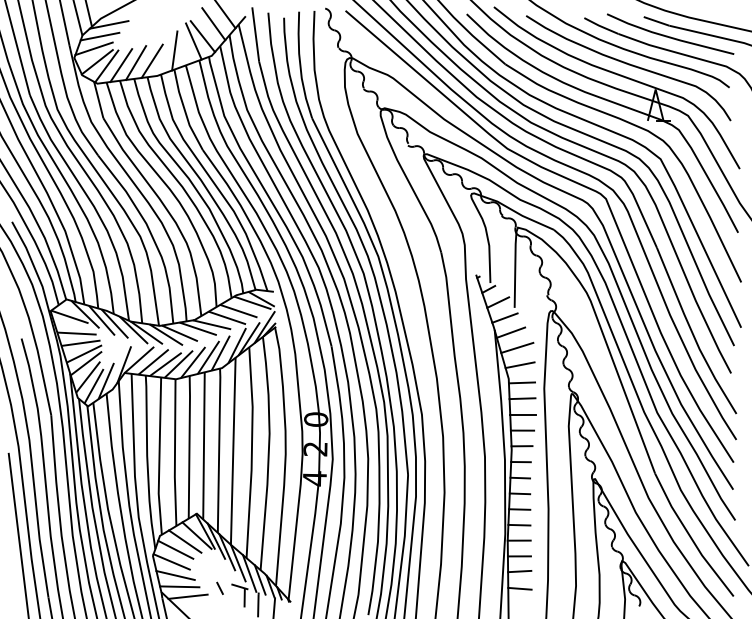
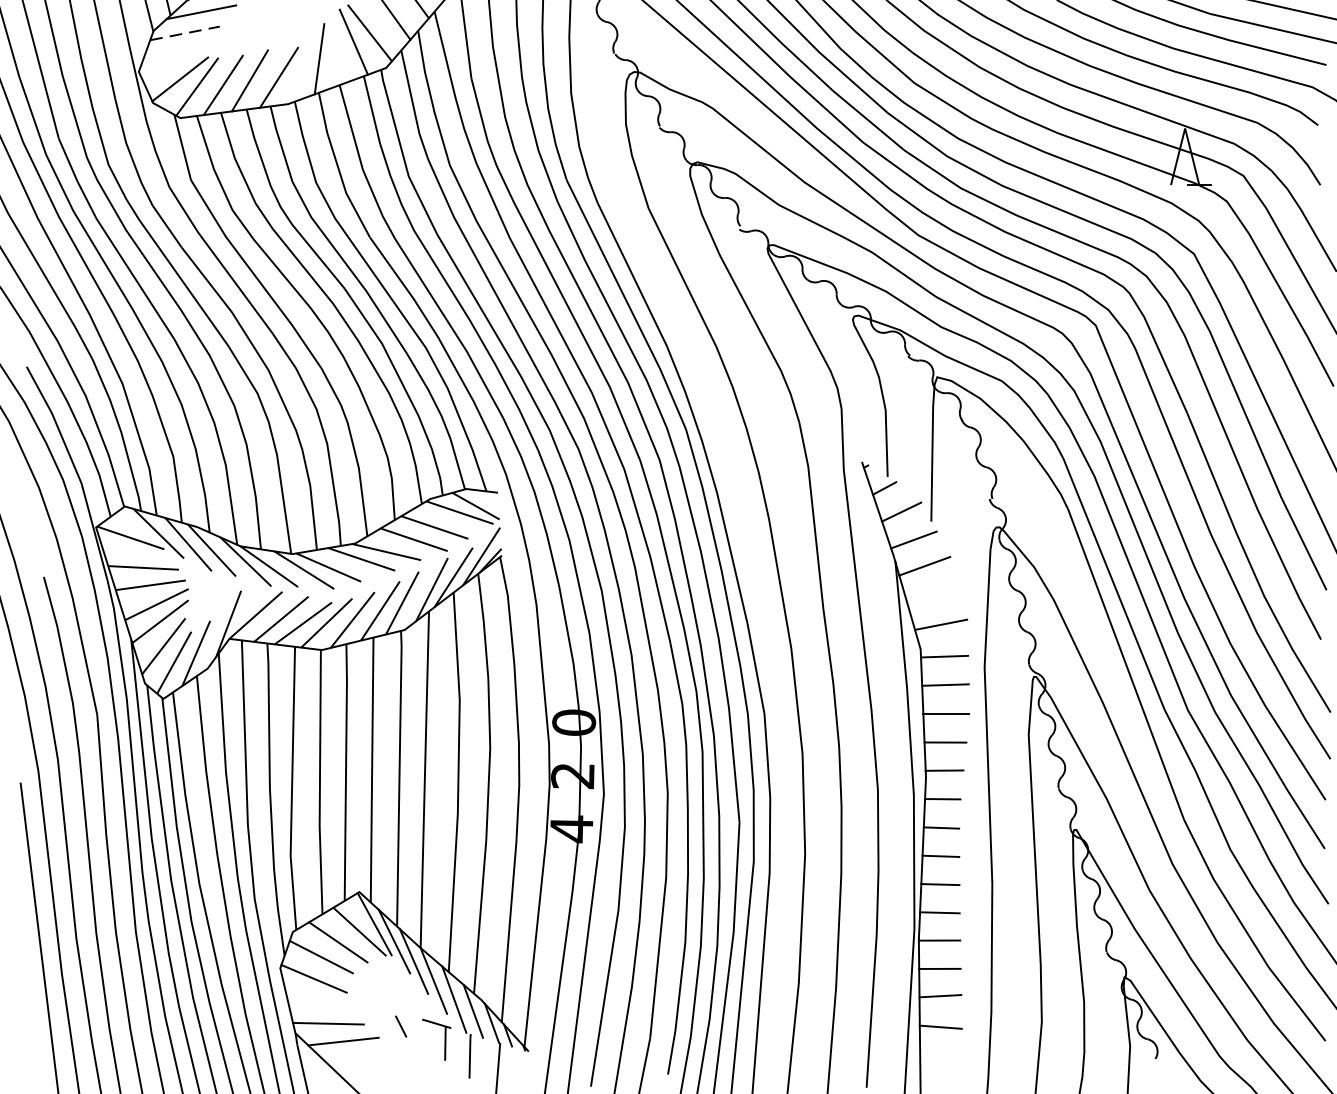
line: (100, 36) -> (185, 33), solid -> dashed
line: (93, 48) -> (173, 54), removed
line: (517, 347) -> (936, 592), removed
line: (175, 575) -> (320, 1003), removed

